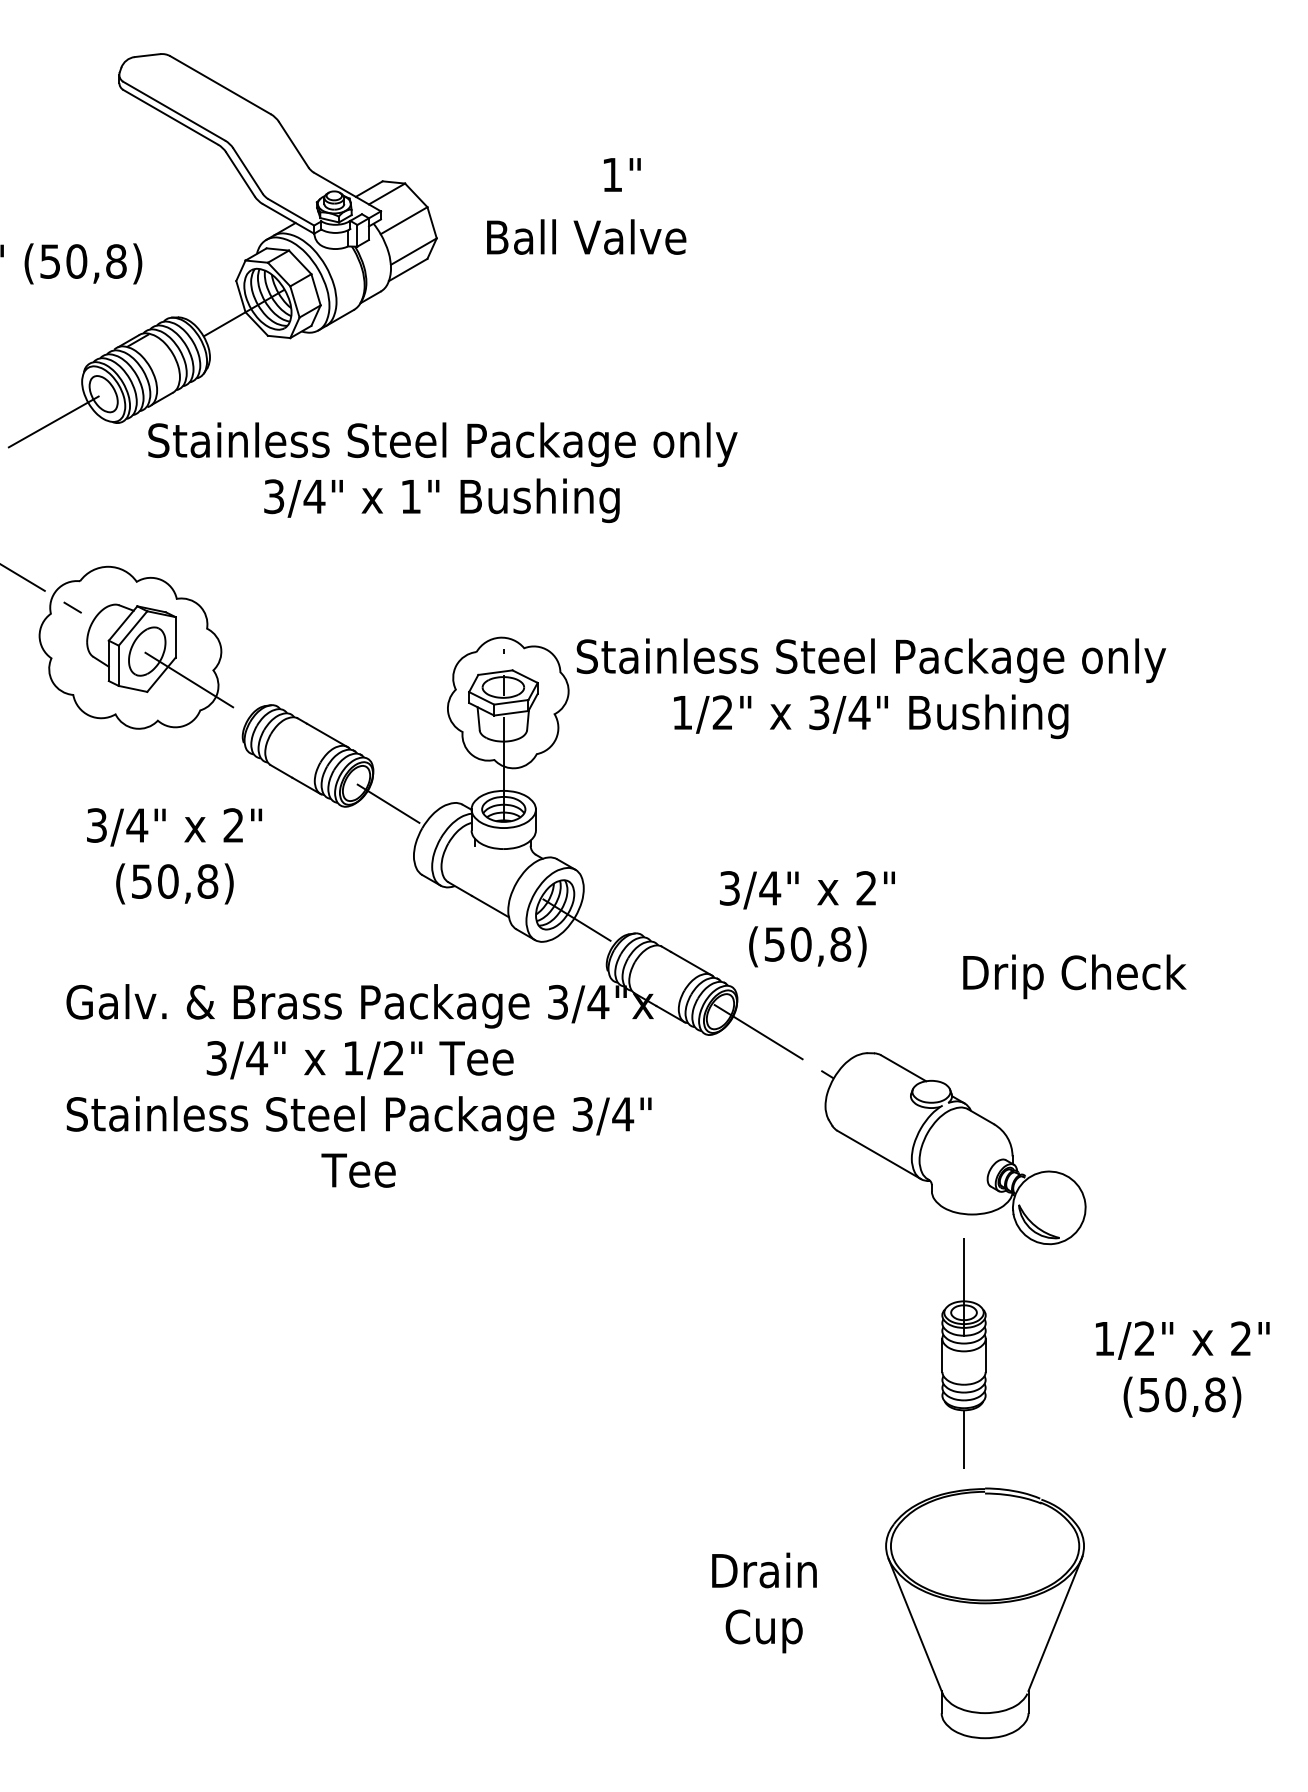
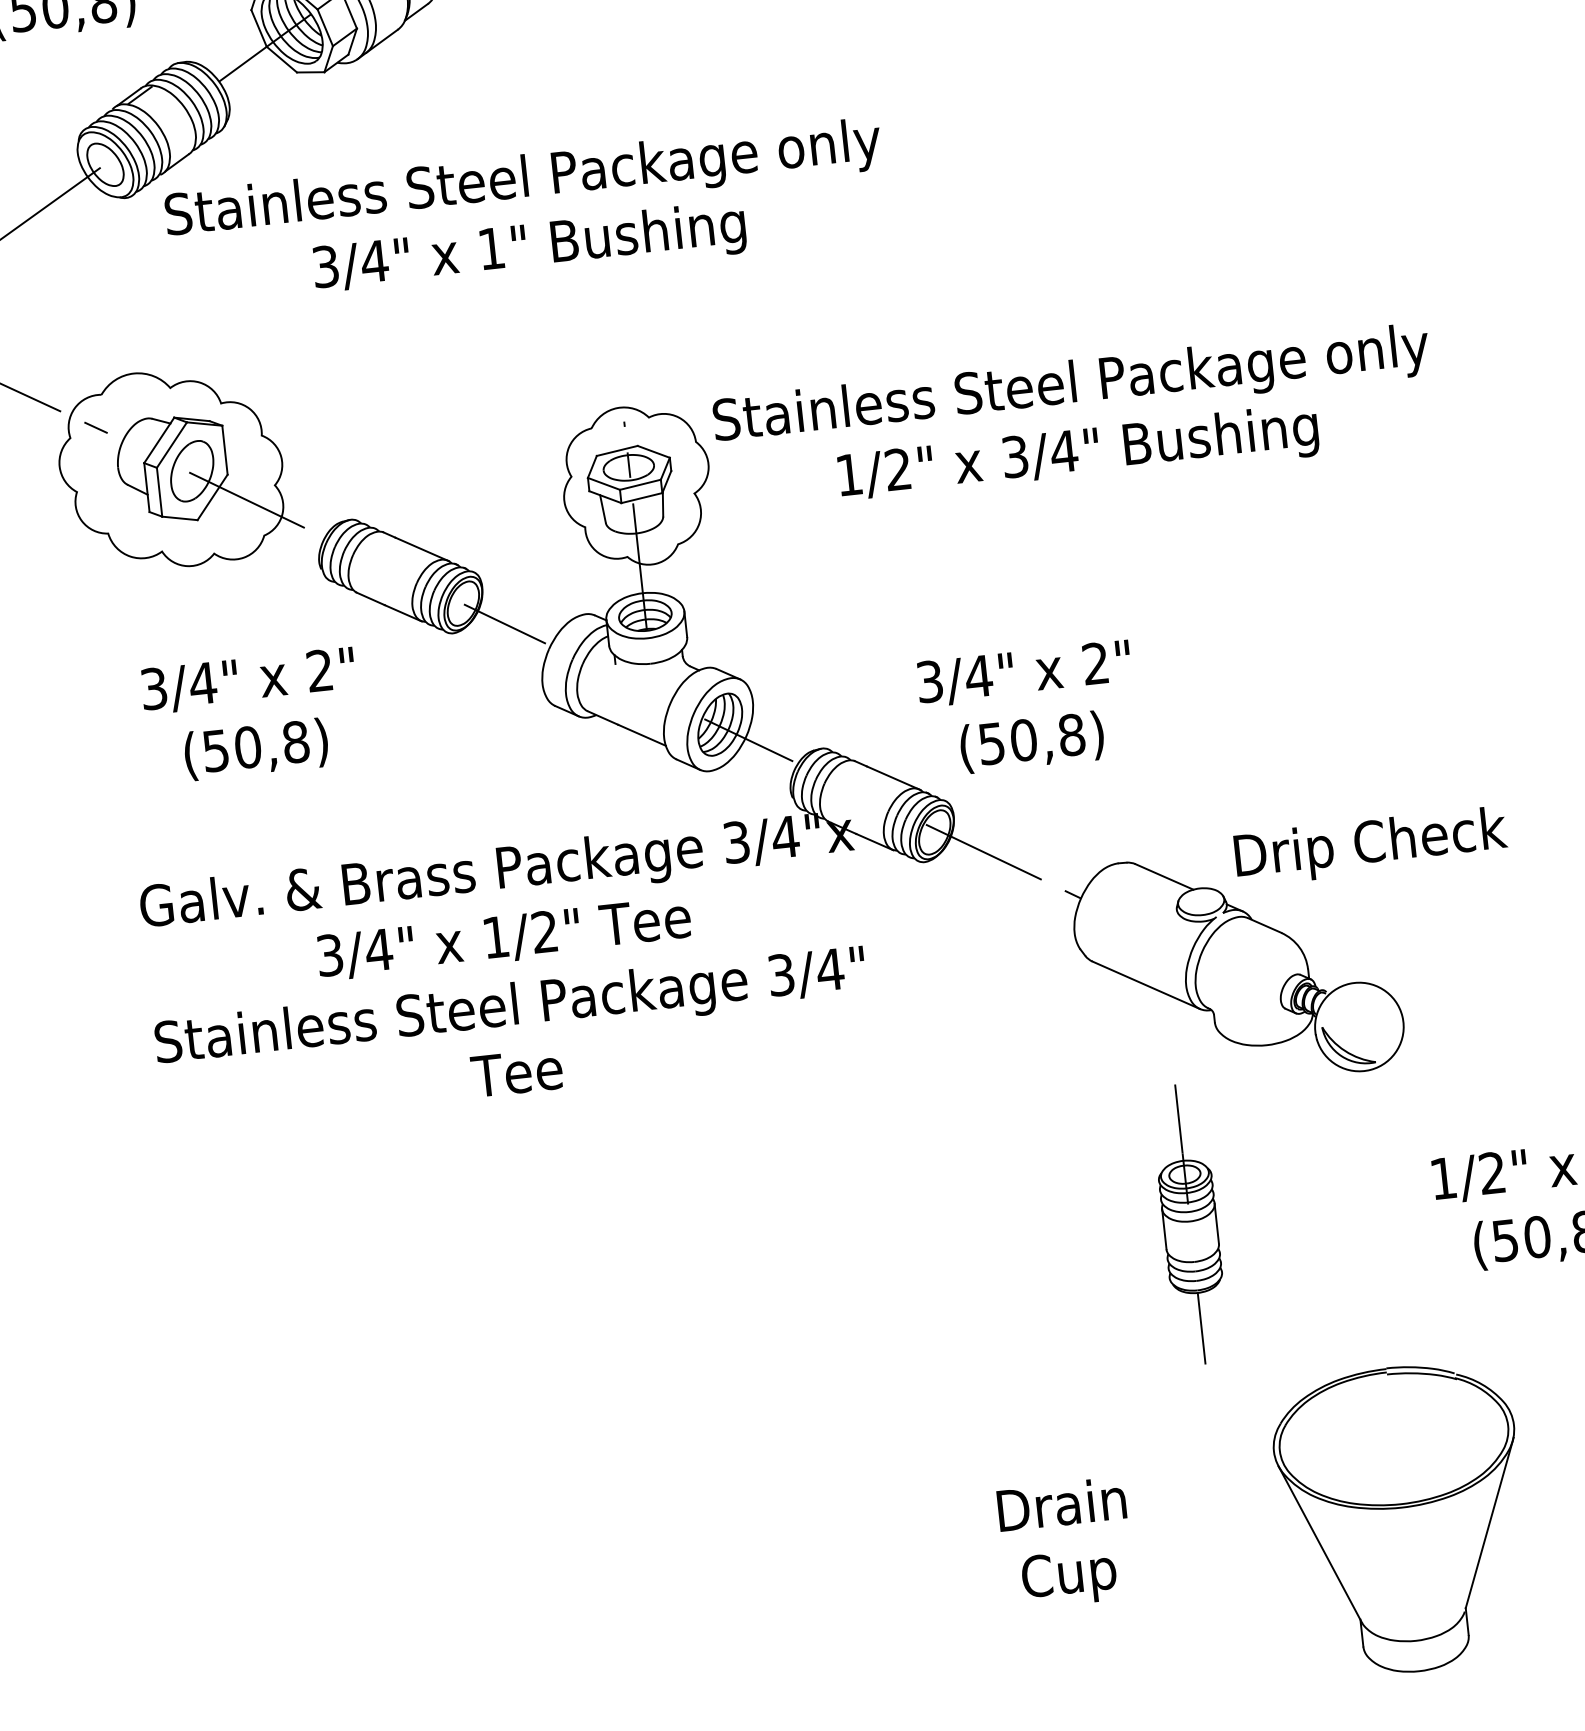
text: (1074, 976) -> (1370, 846), moved
part: (963, 1353) -> (1189, 1224), moved
part: (984, 1613) -> (1402, 1520), moved

